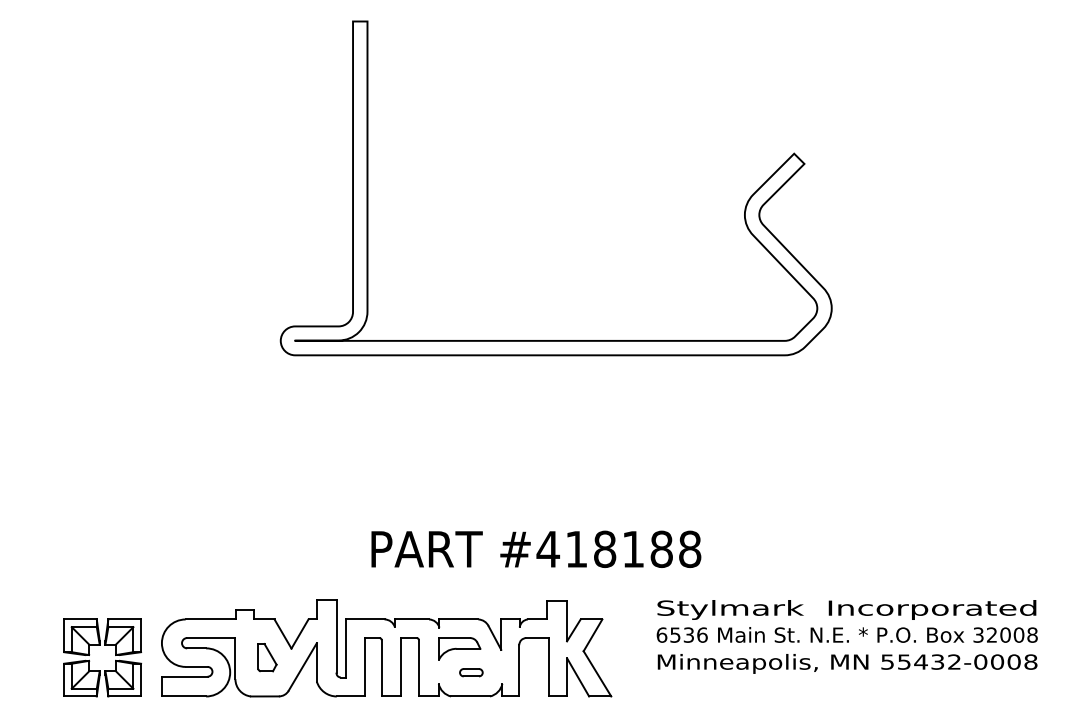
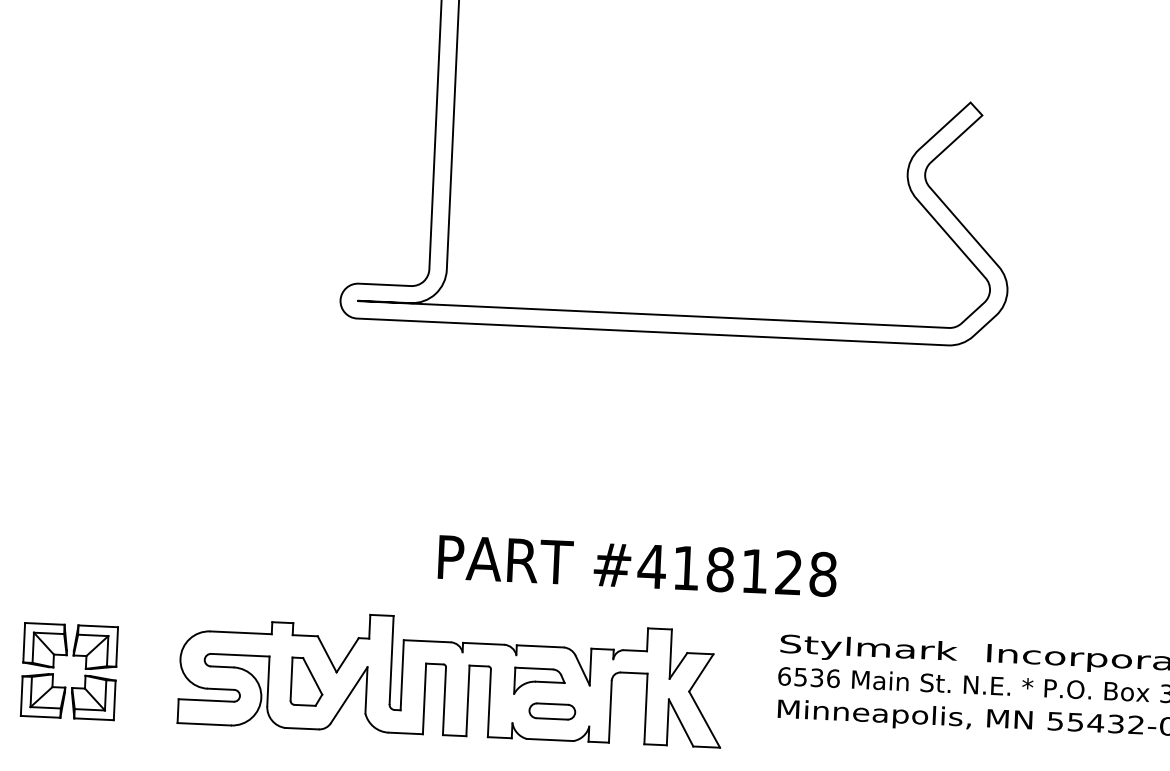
text: (661, 548) -> (788, 571), #418188 -> #418128
part: (100, 645) -> (67, 656), moved
part: (267, 657) -> (307, 681), size x1.43
part: (471, 672) -> (552, 711), size x1.67

